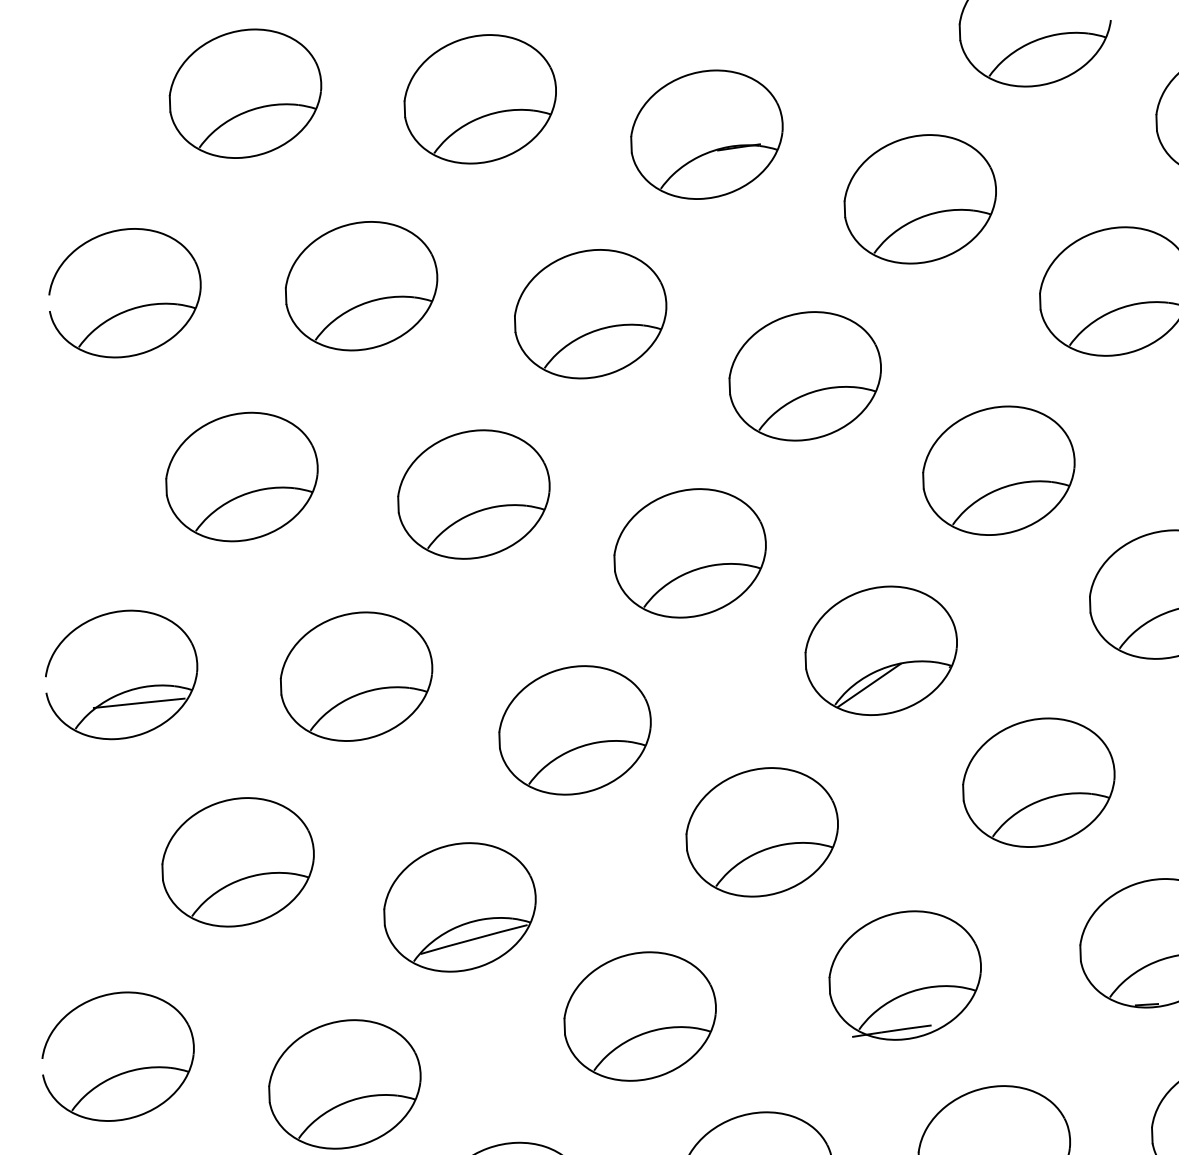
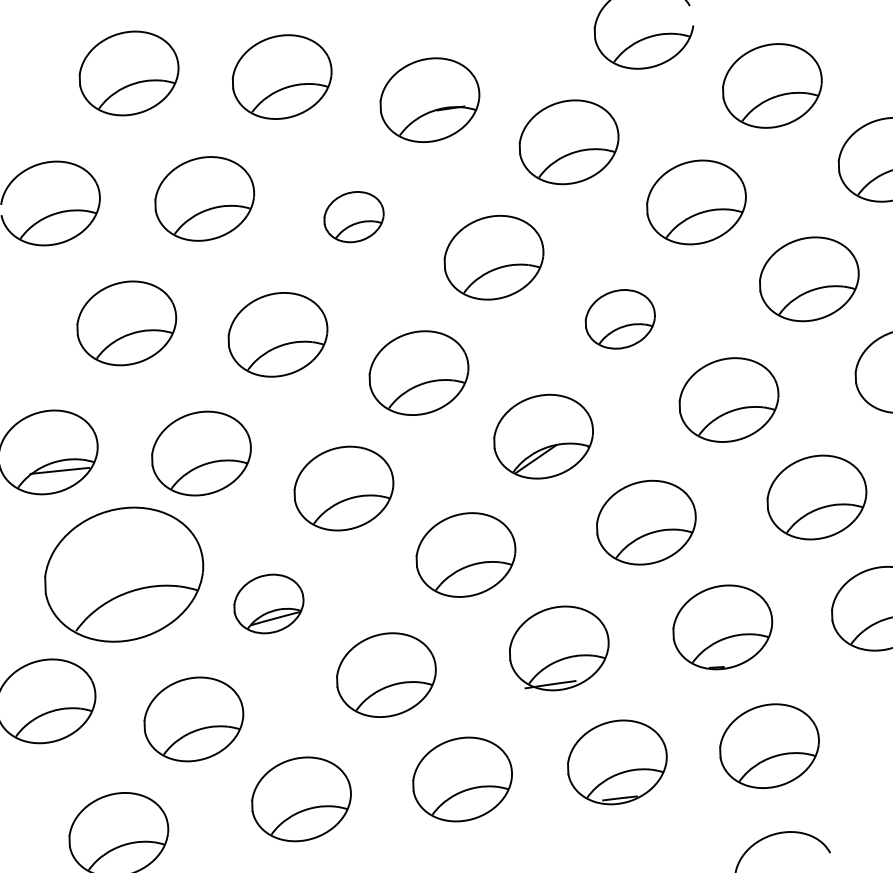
part: (589, 313) -> (353, 216), size x0.6
part: (999, 471) -> (620, 319), size x0.7
part: (238, 862) -> (124, 574), size x1.6
part: (459, 906) -> (268, 603), size x0.7

